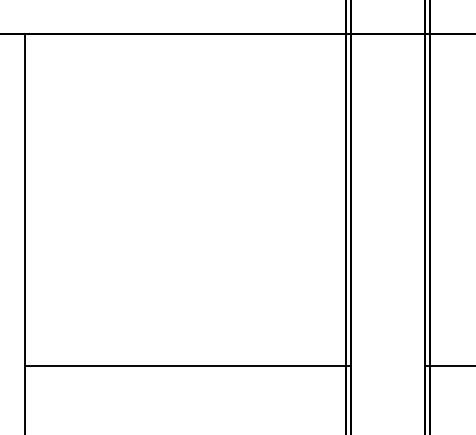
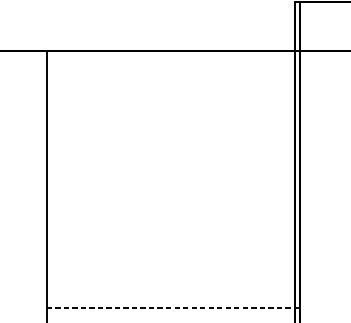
line: (188, 366) -> (173, 308), solid -> dashed

